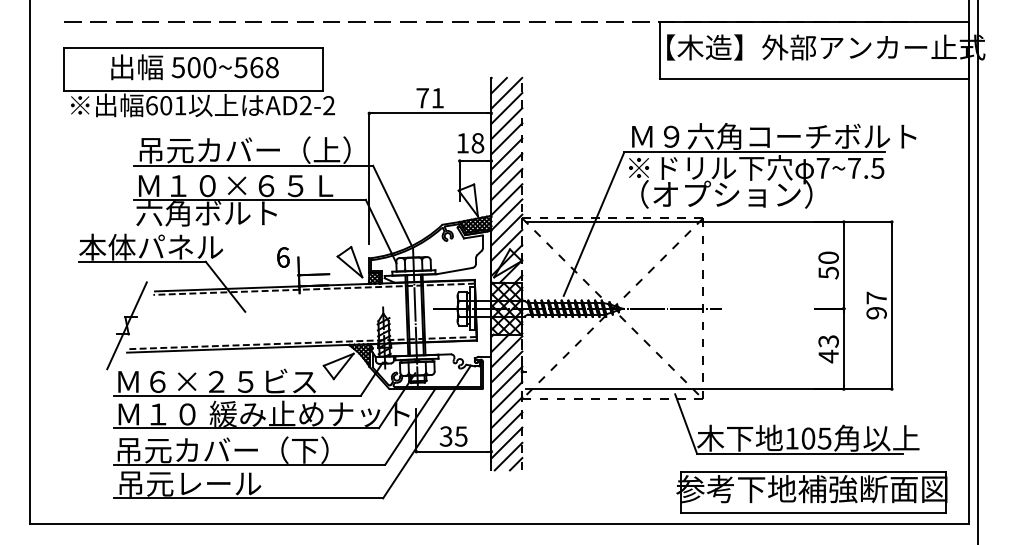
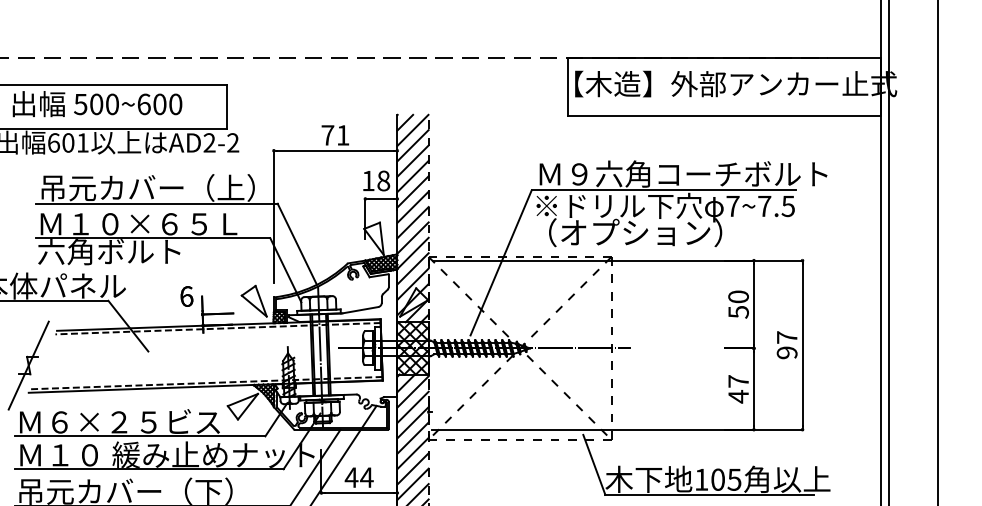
text: (256, 67) -> (159, 104), 500~568 -> 500~600
text: (828, 341) -> (738, 381), 43 -> 47
text: (453, 436) -> (359, 477), 35 -> 44

